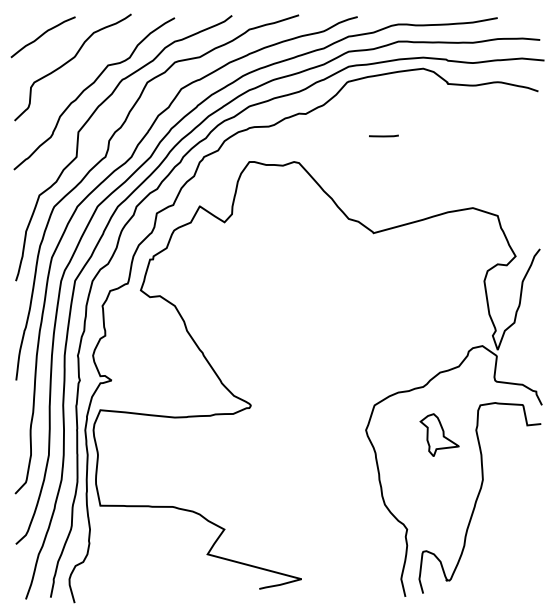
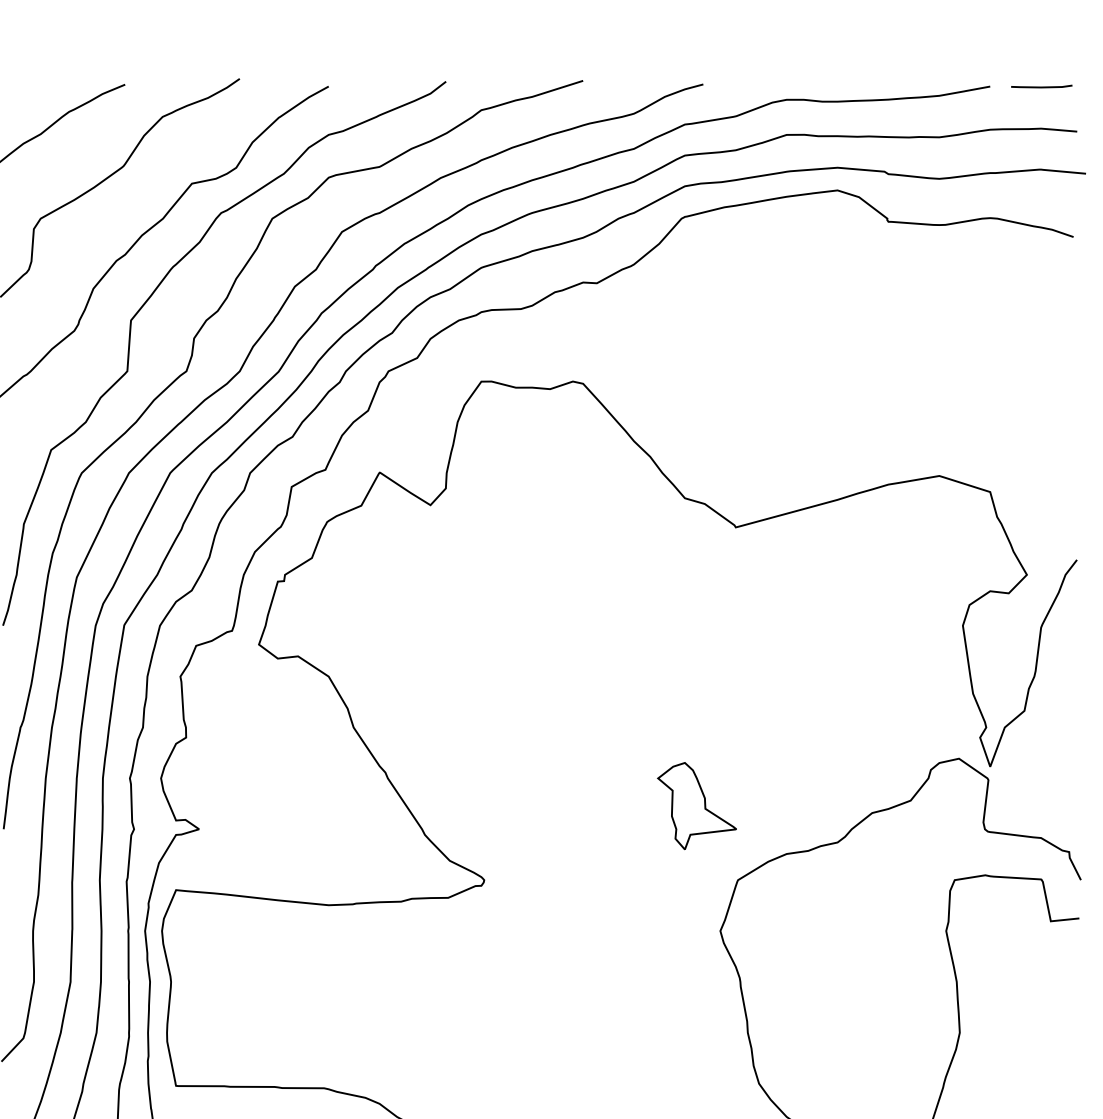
line: (383, 135) -> (1040, 85), moved
part: (439, 434) -> (696, 804), moved

